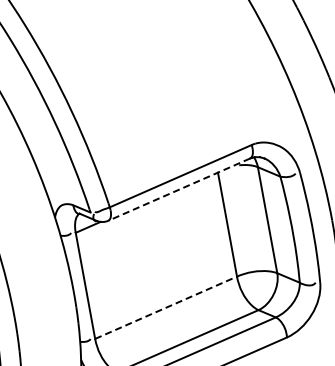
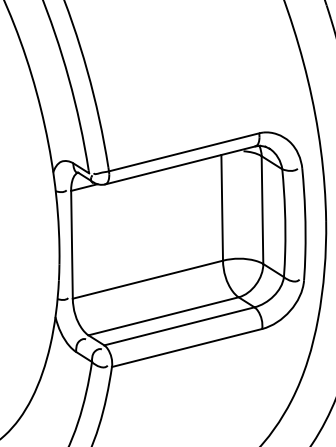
line: (178, 189) -> (179, 165), dashed -> solid
line: (166, 307) -> (148, 279), dashed -> solid

